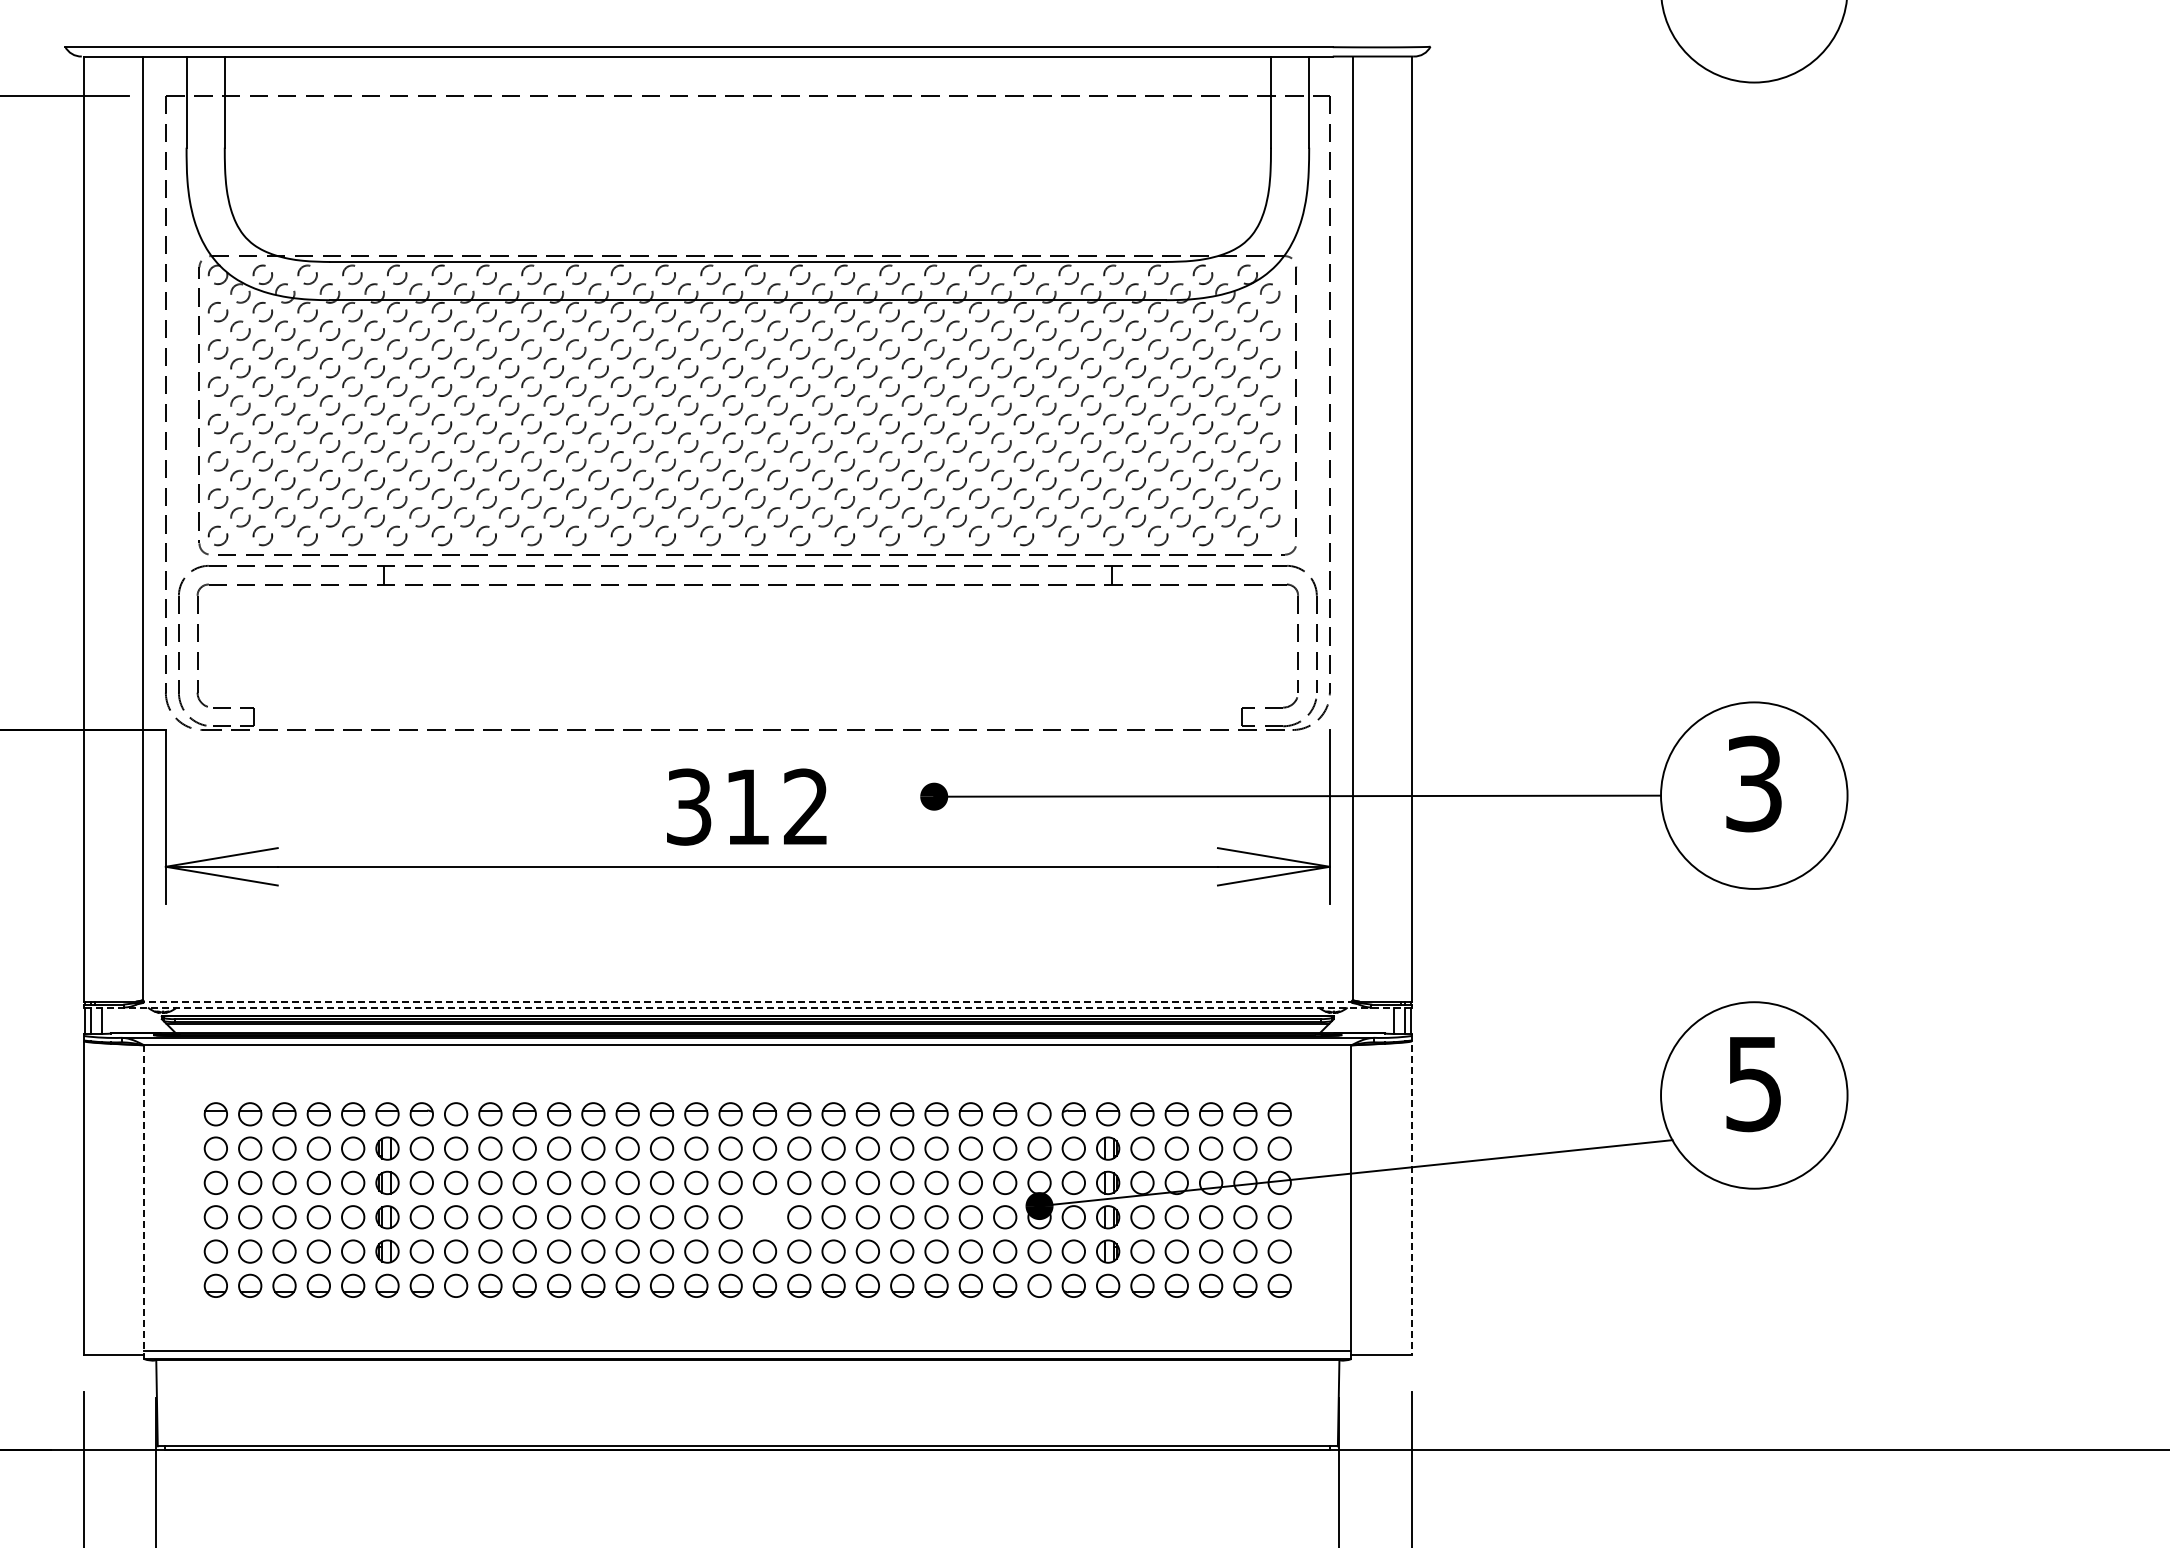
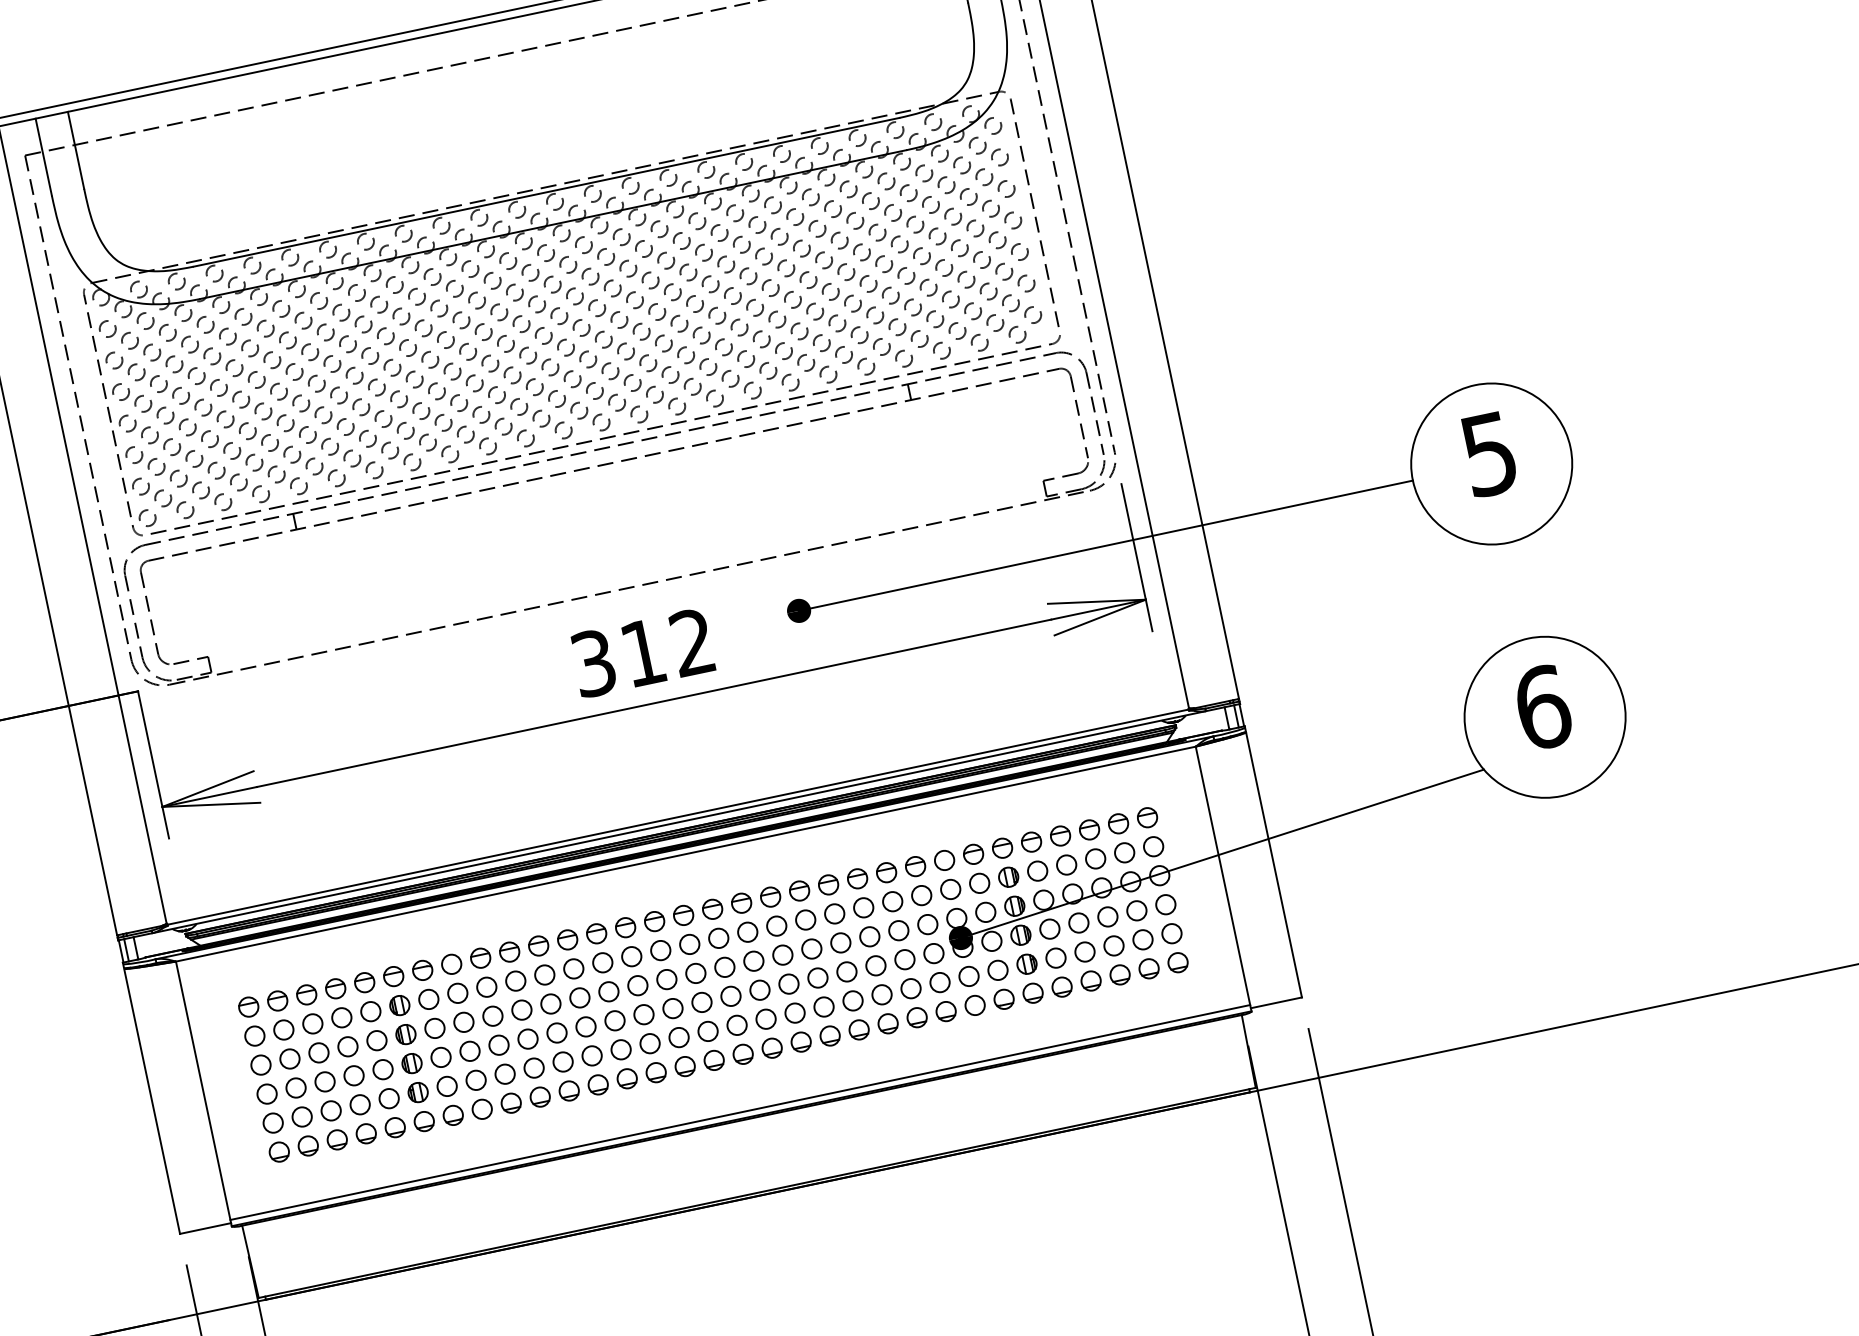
text: (1753, 783) -> (1488, 453), 3 -> 5
line: (744, 1001) -> (675, 817), dashed -> solid
line: (747, 1007) -> (678, 822), dashed -> solid
text: (1754, 1083) -> (1543, 707), 5 -> 6
line: (1411, 1194) -> (1273, 862), dashed -> solid
line: (144, 1202) -> (204, 1094), dashed -> solid
circle: (764, 1217) -> (730, 996), added

